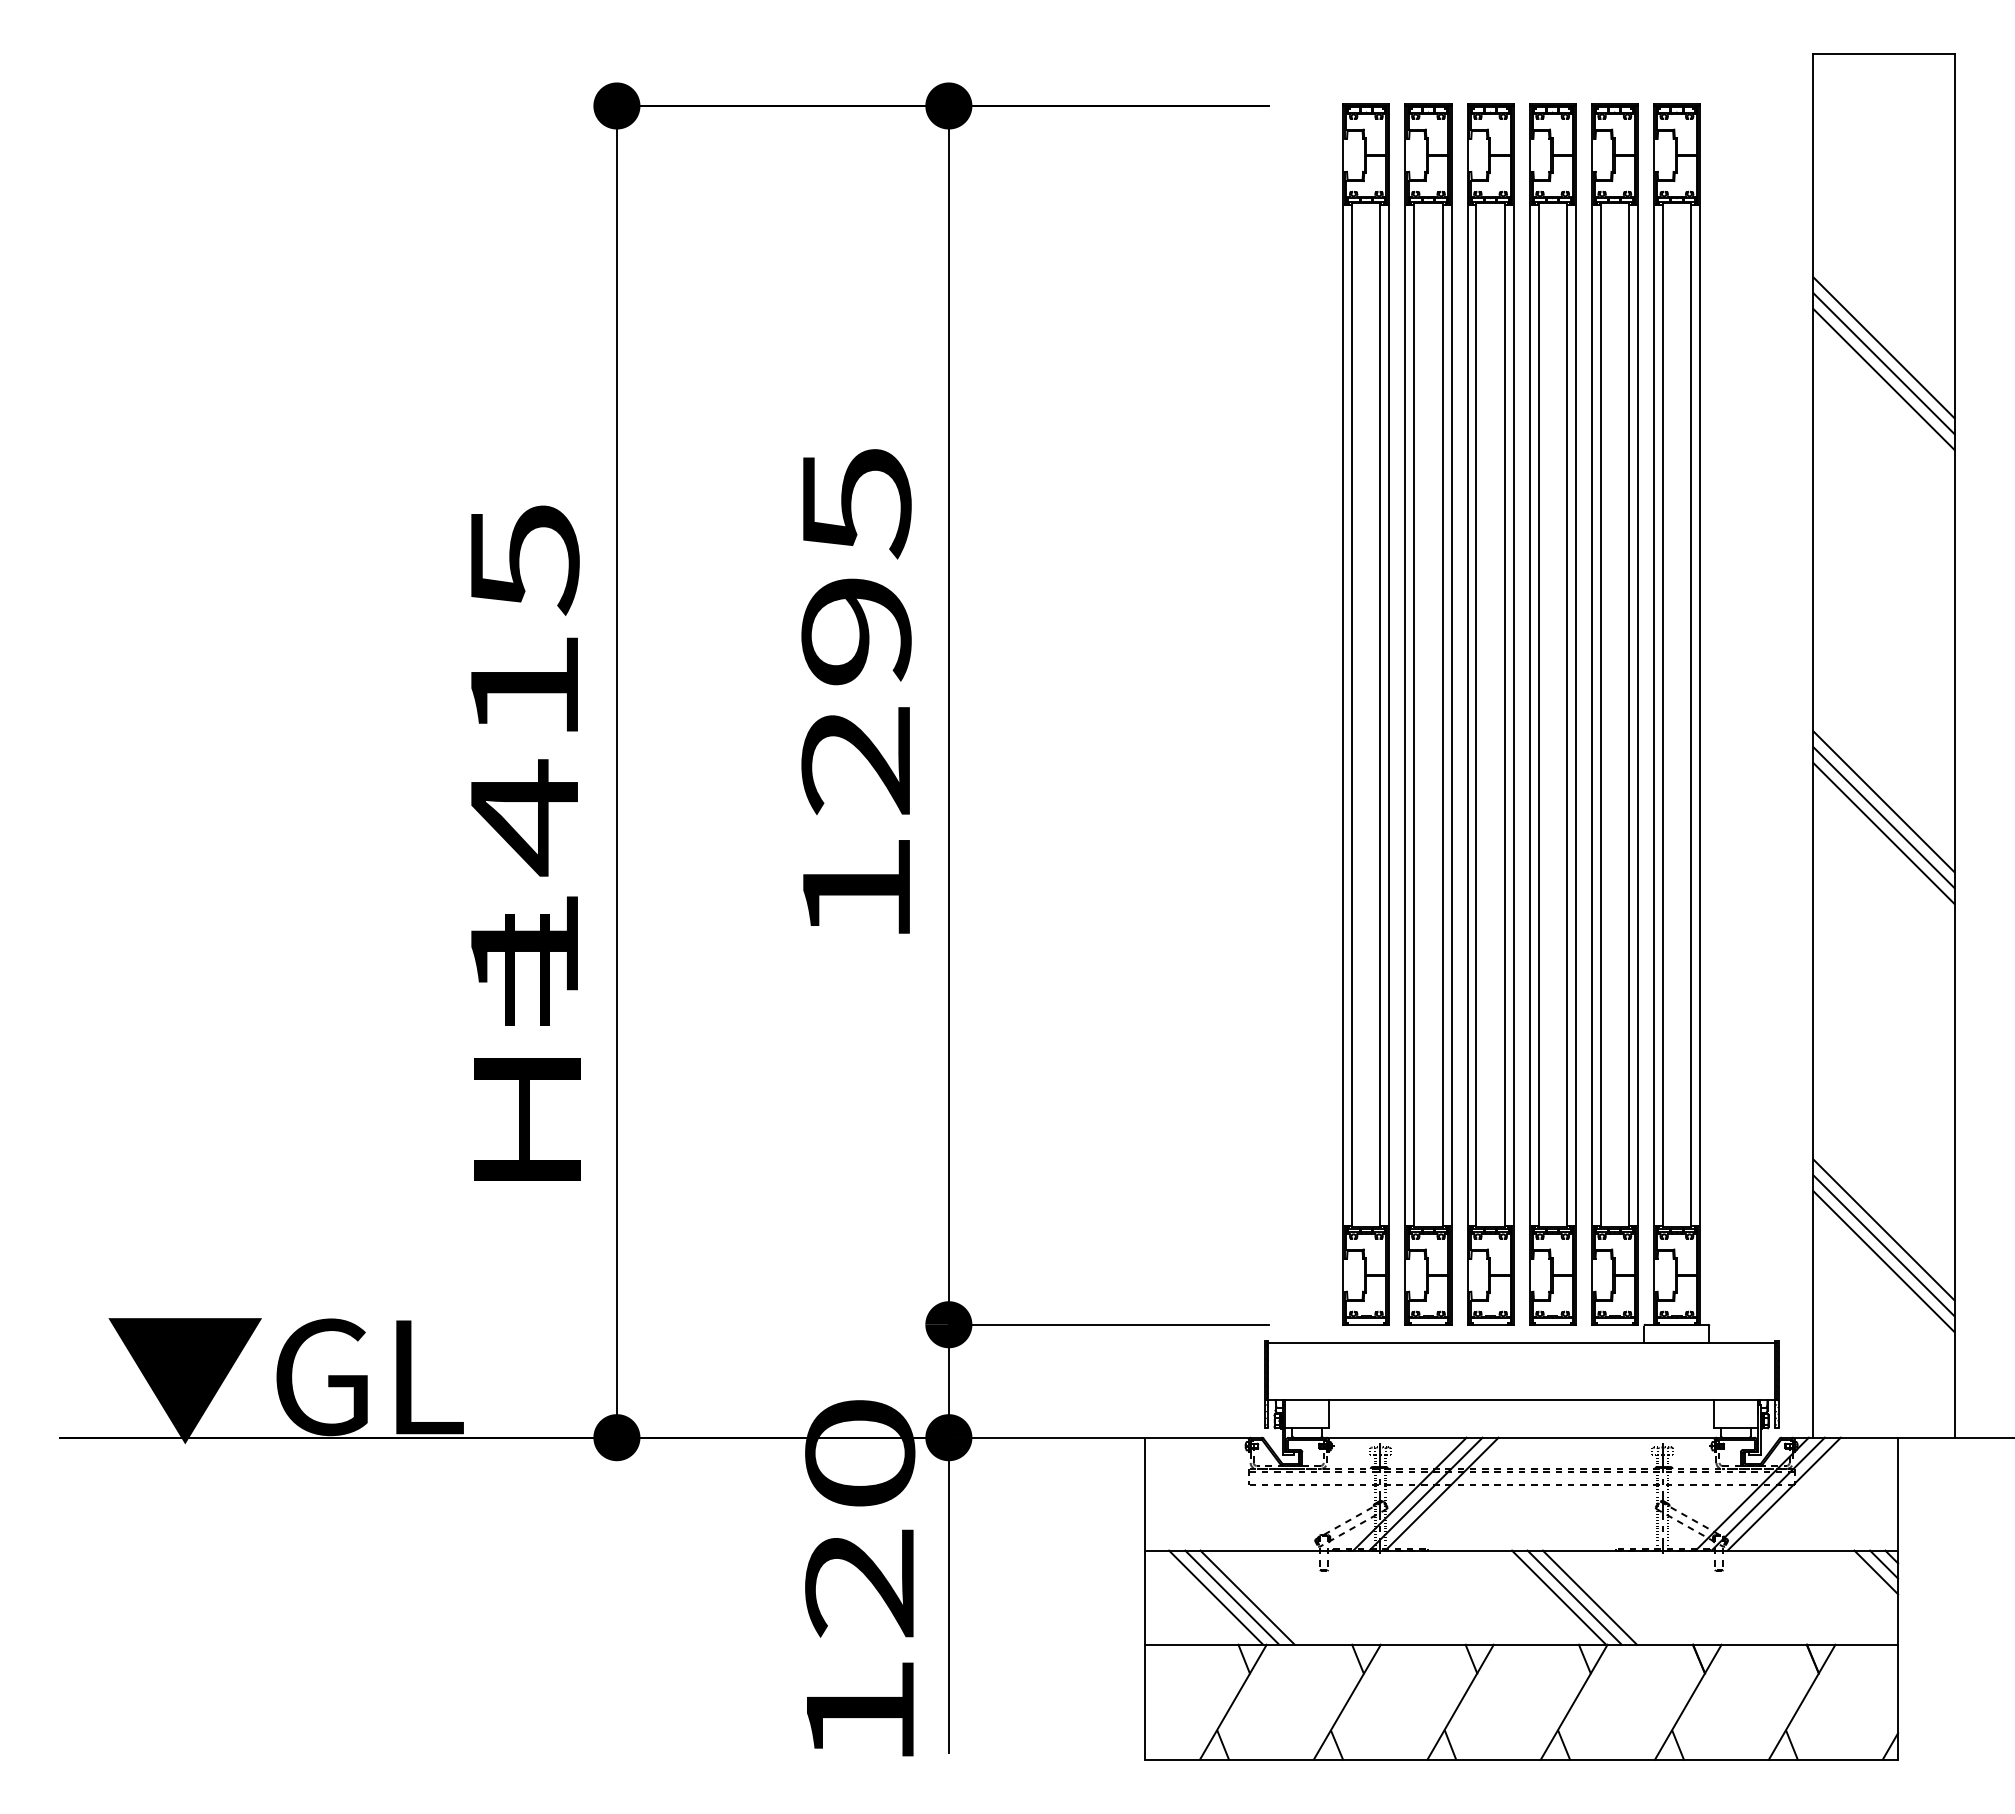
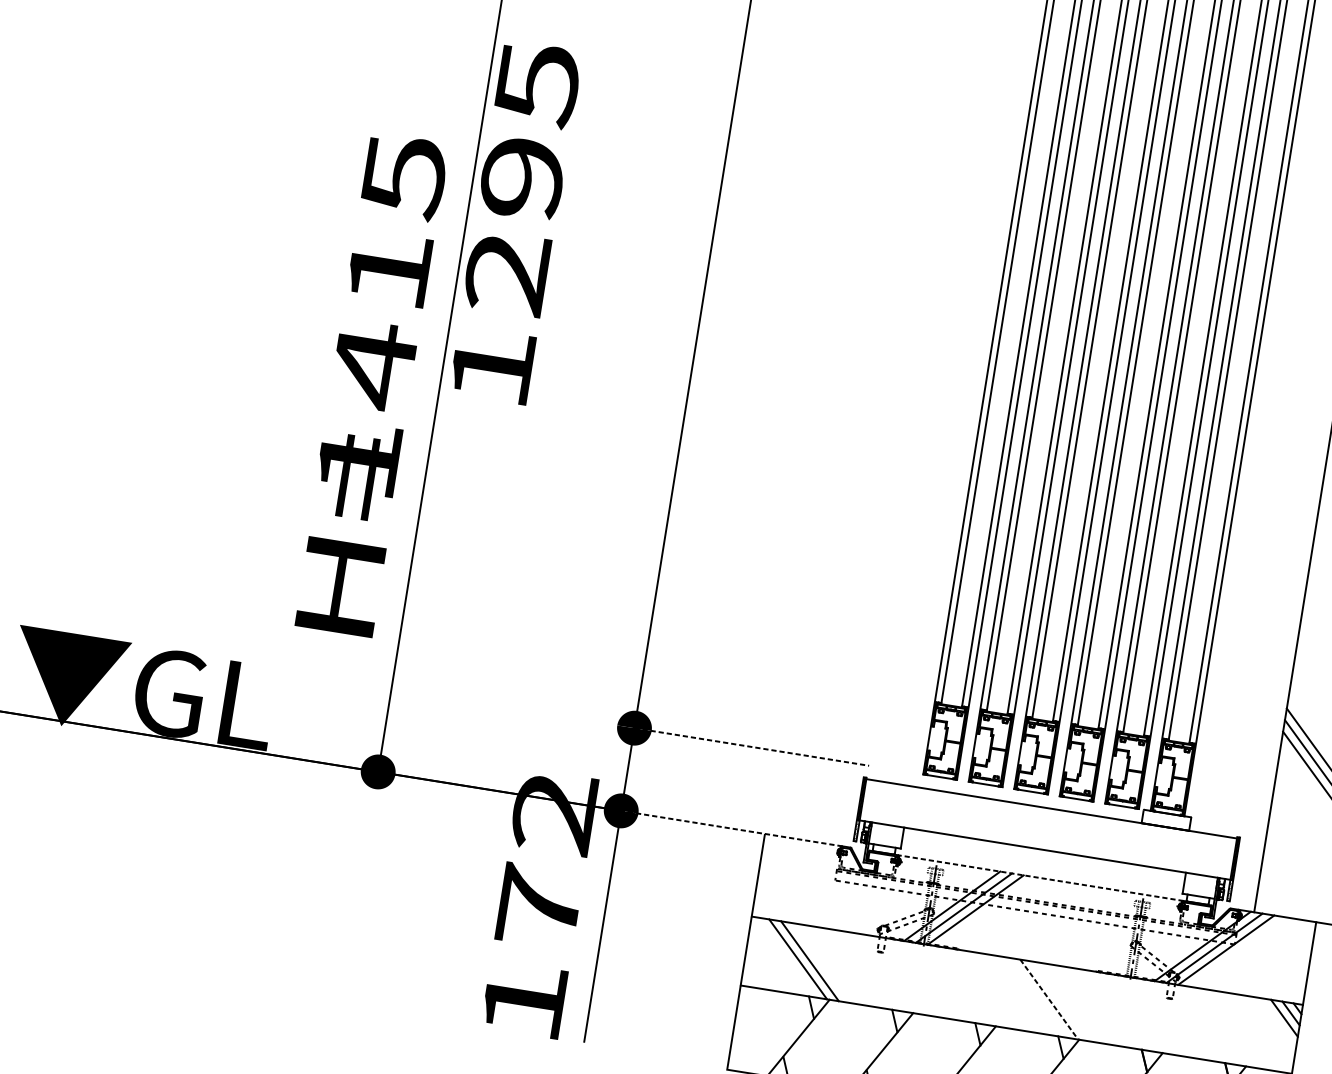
text: (856, 691) -> (515, 222), moved
text: (525, 842) -> (371, 384), moved
line: (1109, 1324) -> (752, 746), solid -> dashed
line: (1099, 1437) -> (731, 828), solid -> dashed
line: (1521, 1437) -> (1040, 877), solid -> dashed
text: (860, 1518) -> (547, 859), 120 -> 172
line: (1247, 1597) -> (821, 962), removed
line: (1559, 1597) -> (1049, 999), solid -> dashed
line: (1574, 1597) -> (1060, 1001), removed
line: (1589, 1597) -> (1071, 1003), removed

